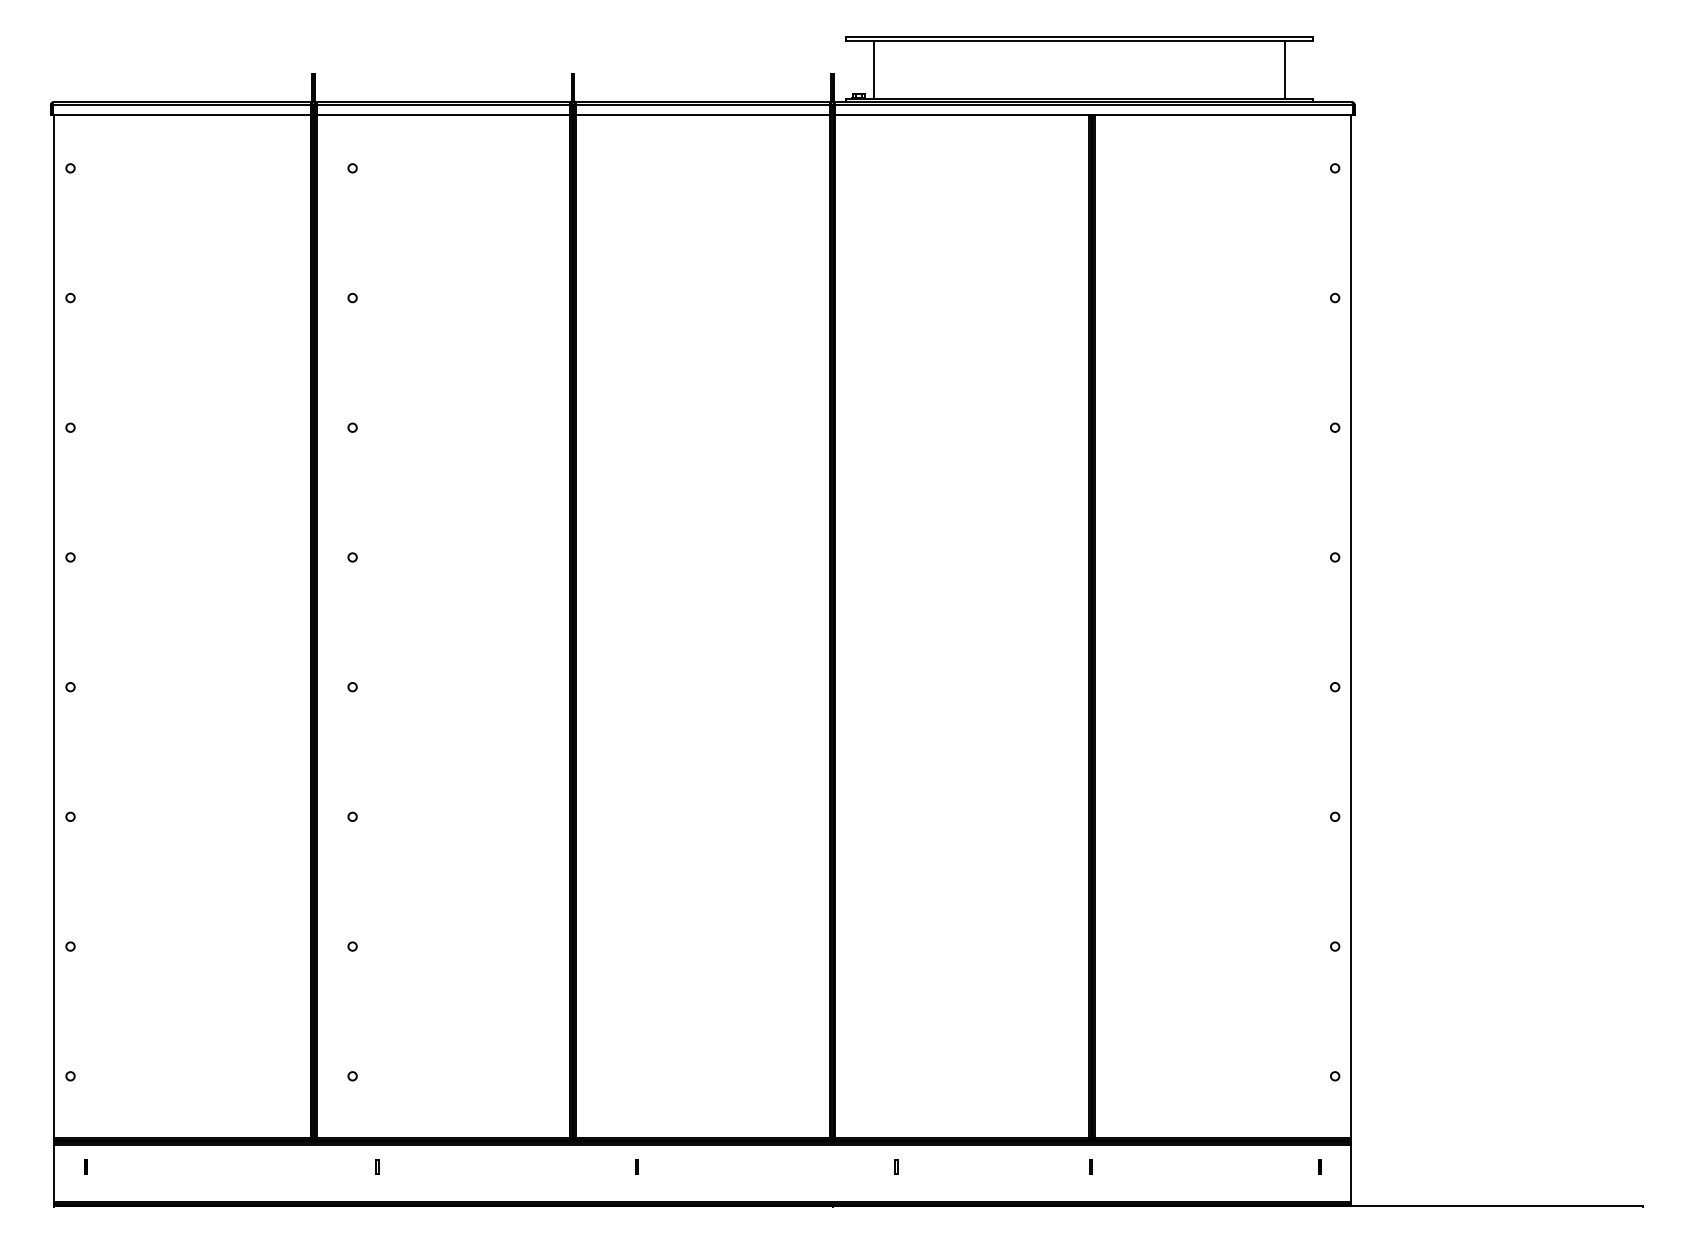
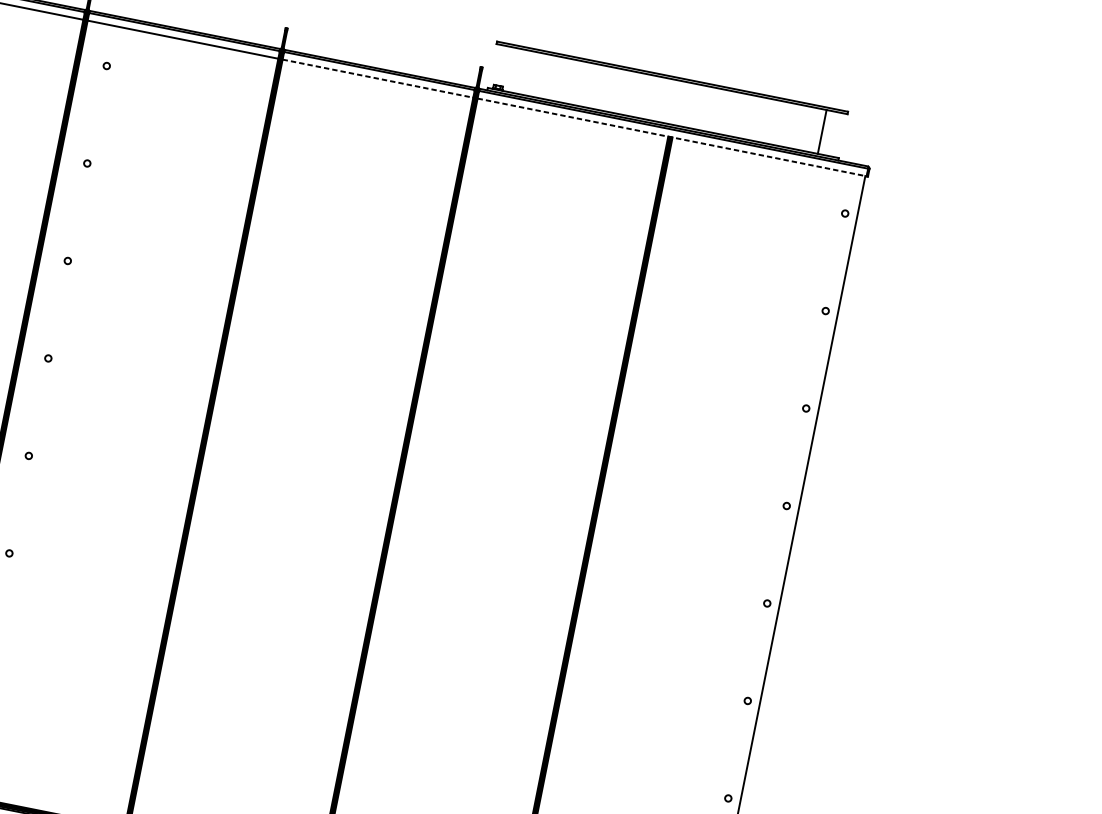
line: (873, 69) -> (513, 69), removed
line: (702, 115) -> (377, 78), solid -> dashed
line: (1094, 115) -> (672, 137), solid -> dashed

